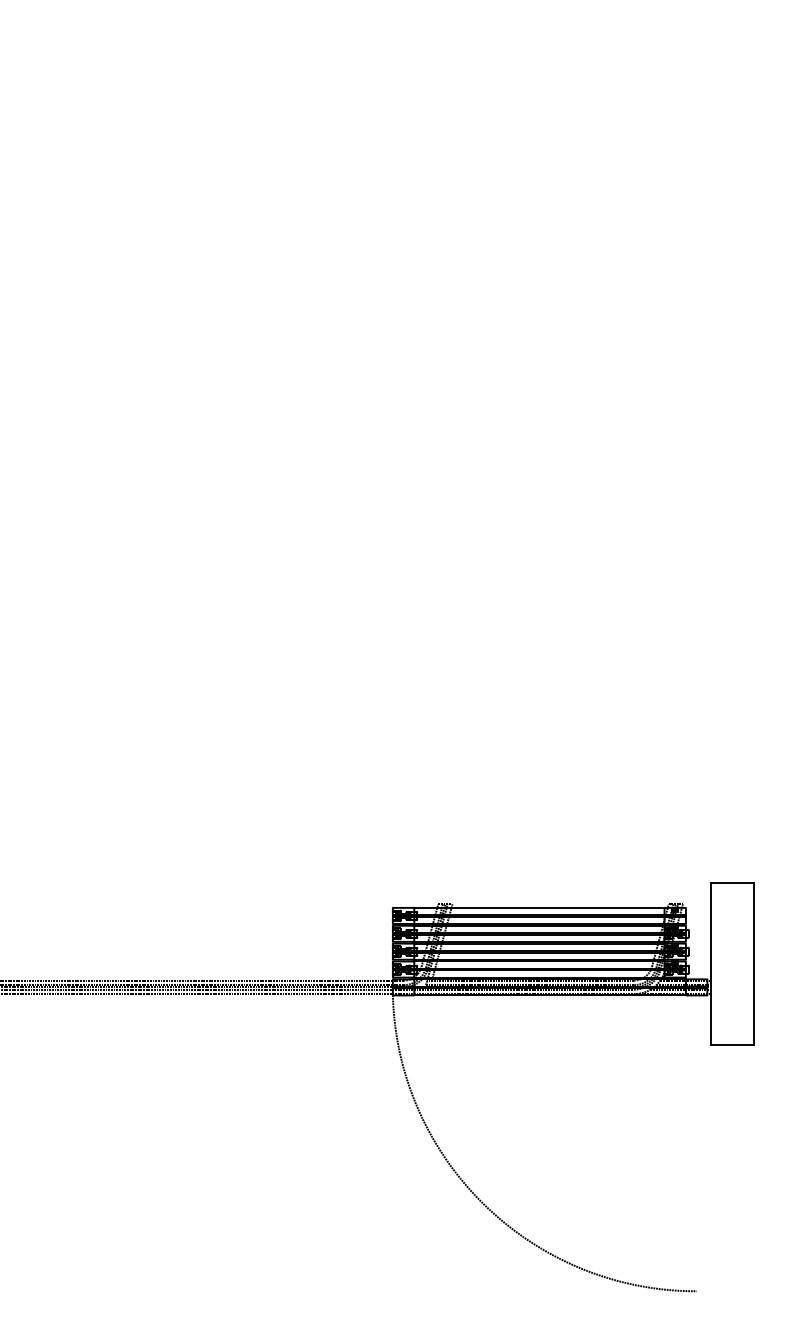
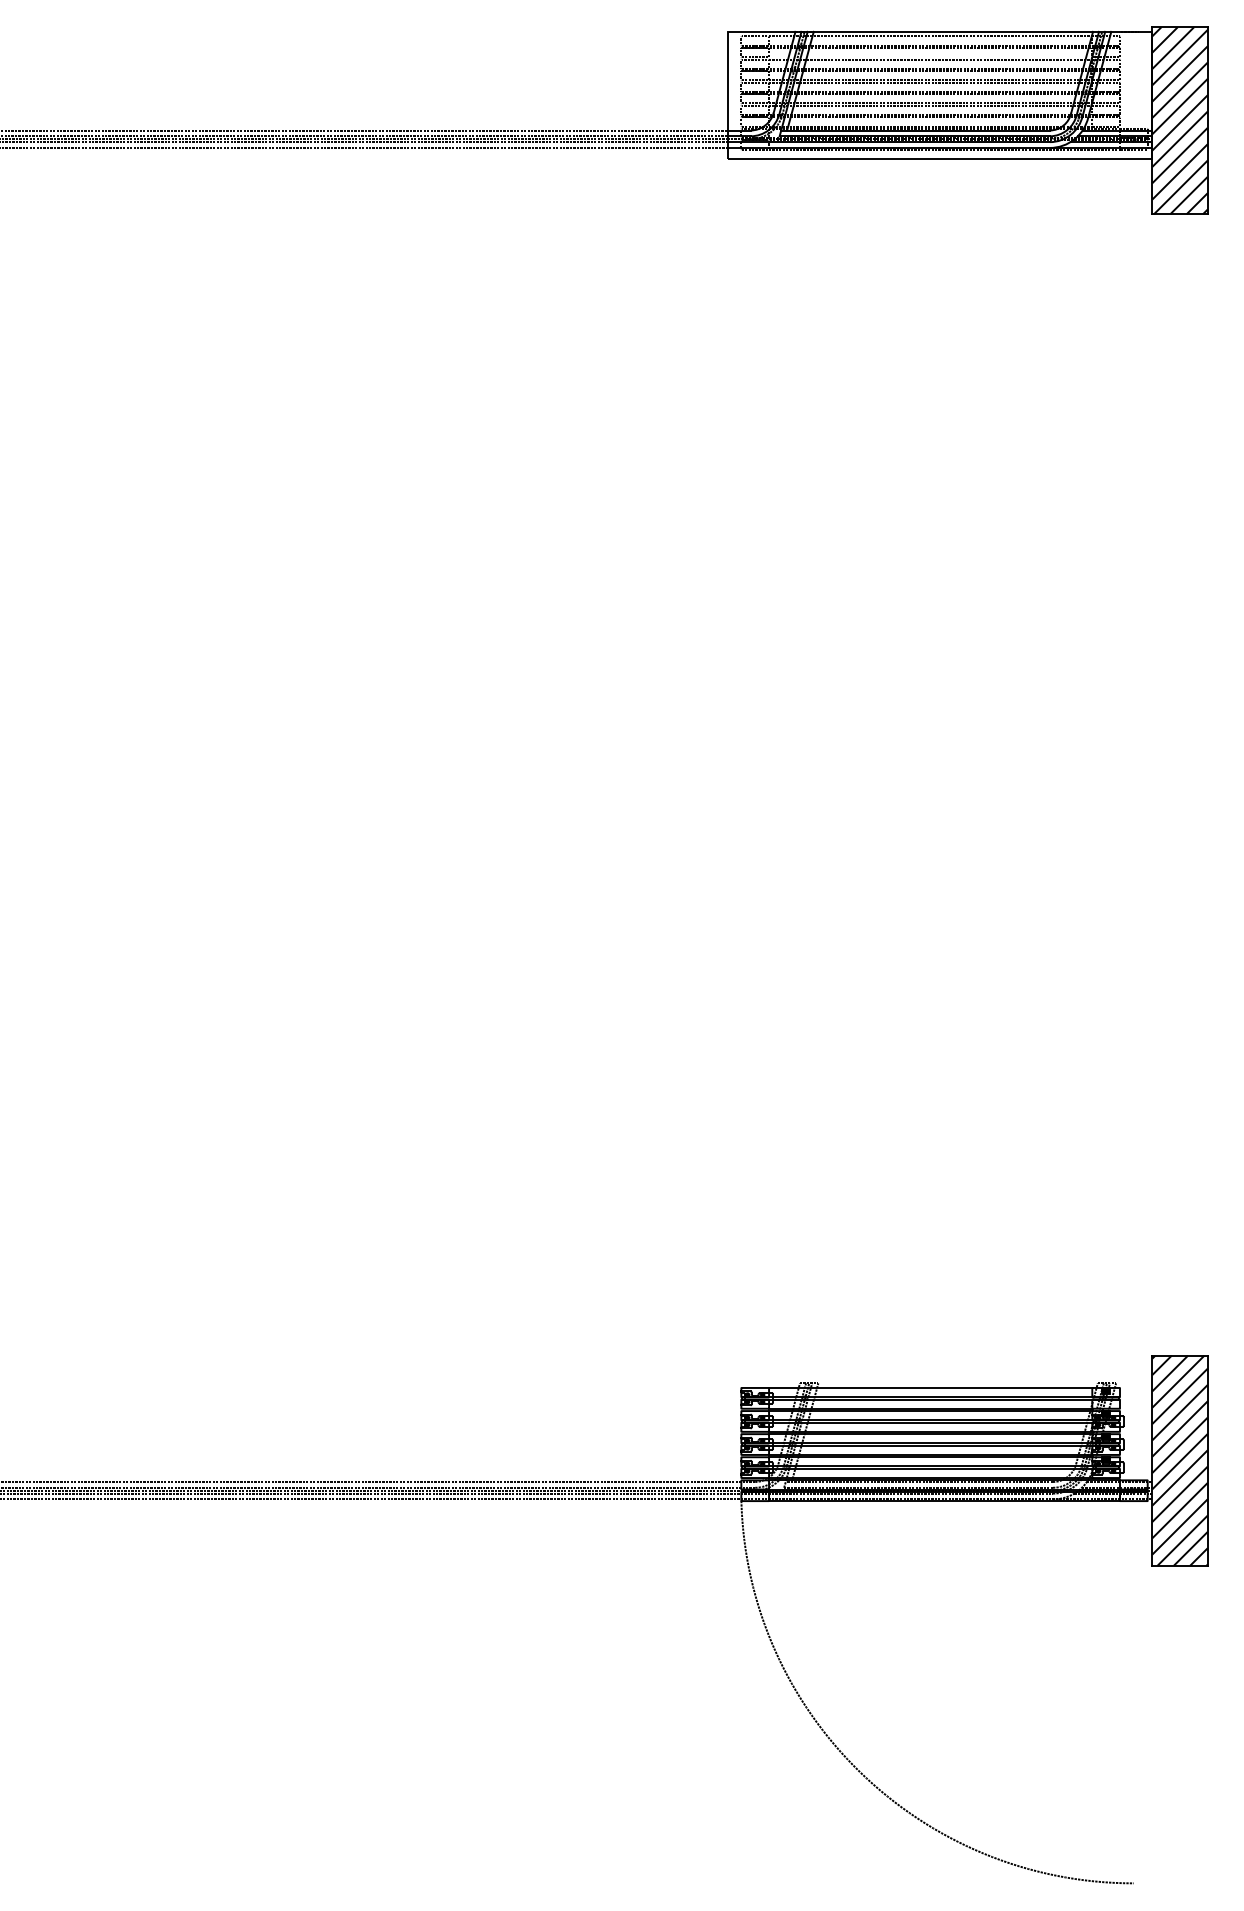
hatch: (732, 964) -> (1179, 1460), added

